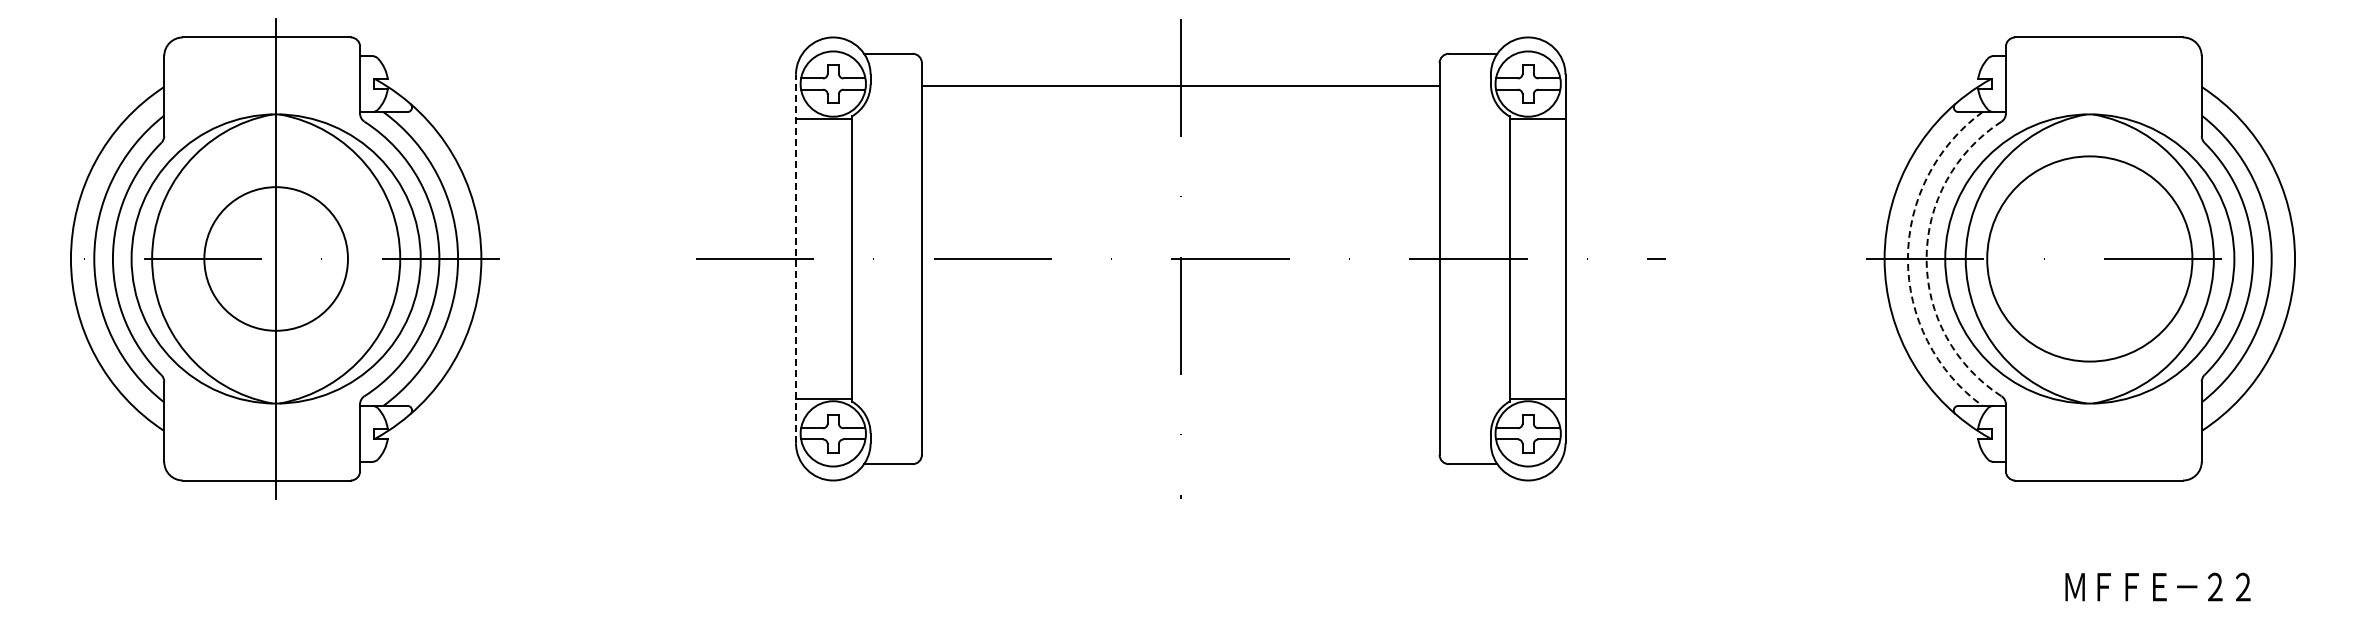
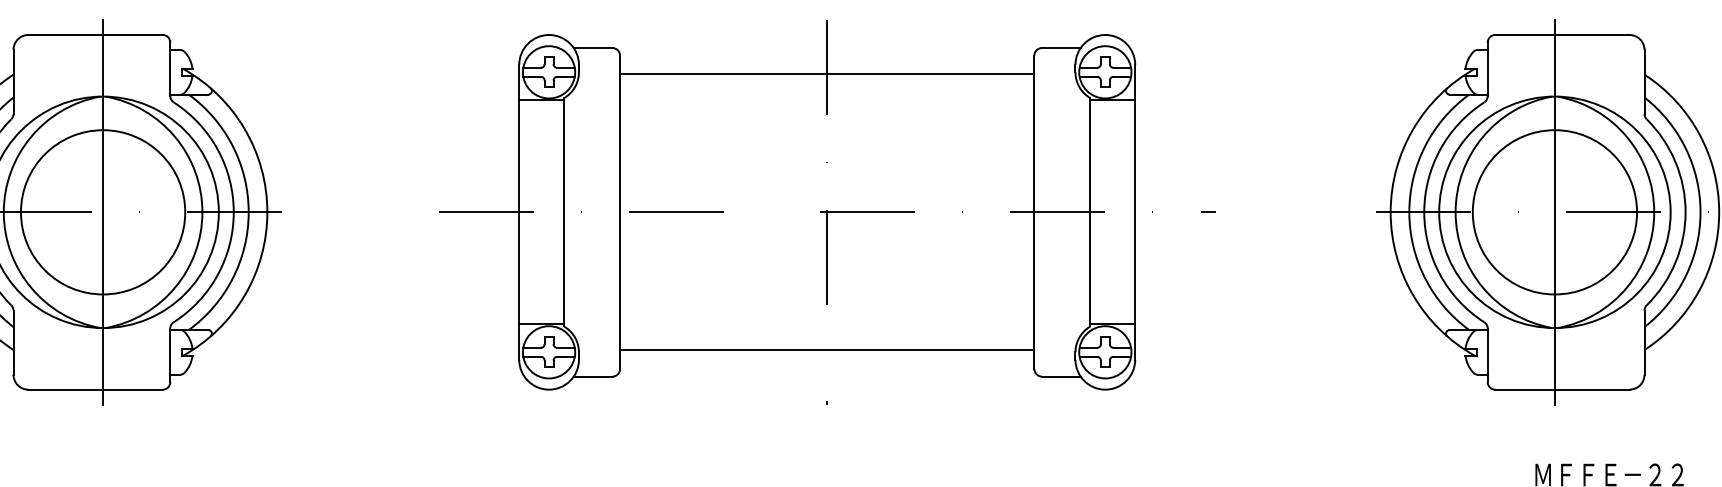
circle: (275, 258) -> (102, 211), size x1.43
line: (796, 258) -> (519, 211), dashed -> solid
arc: (1907, 258) -> (1408, 211), dashed -> solid
arc: (1926, 258) -> (1424, 211), dashed -> solid
line: (2089, 258) -> (1554, 211), added
line: (1180, 431) -> (827, 350), added

